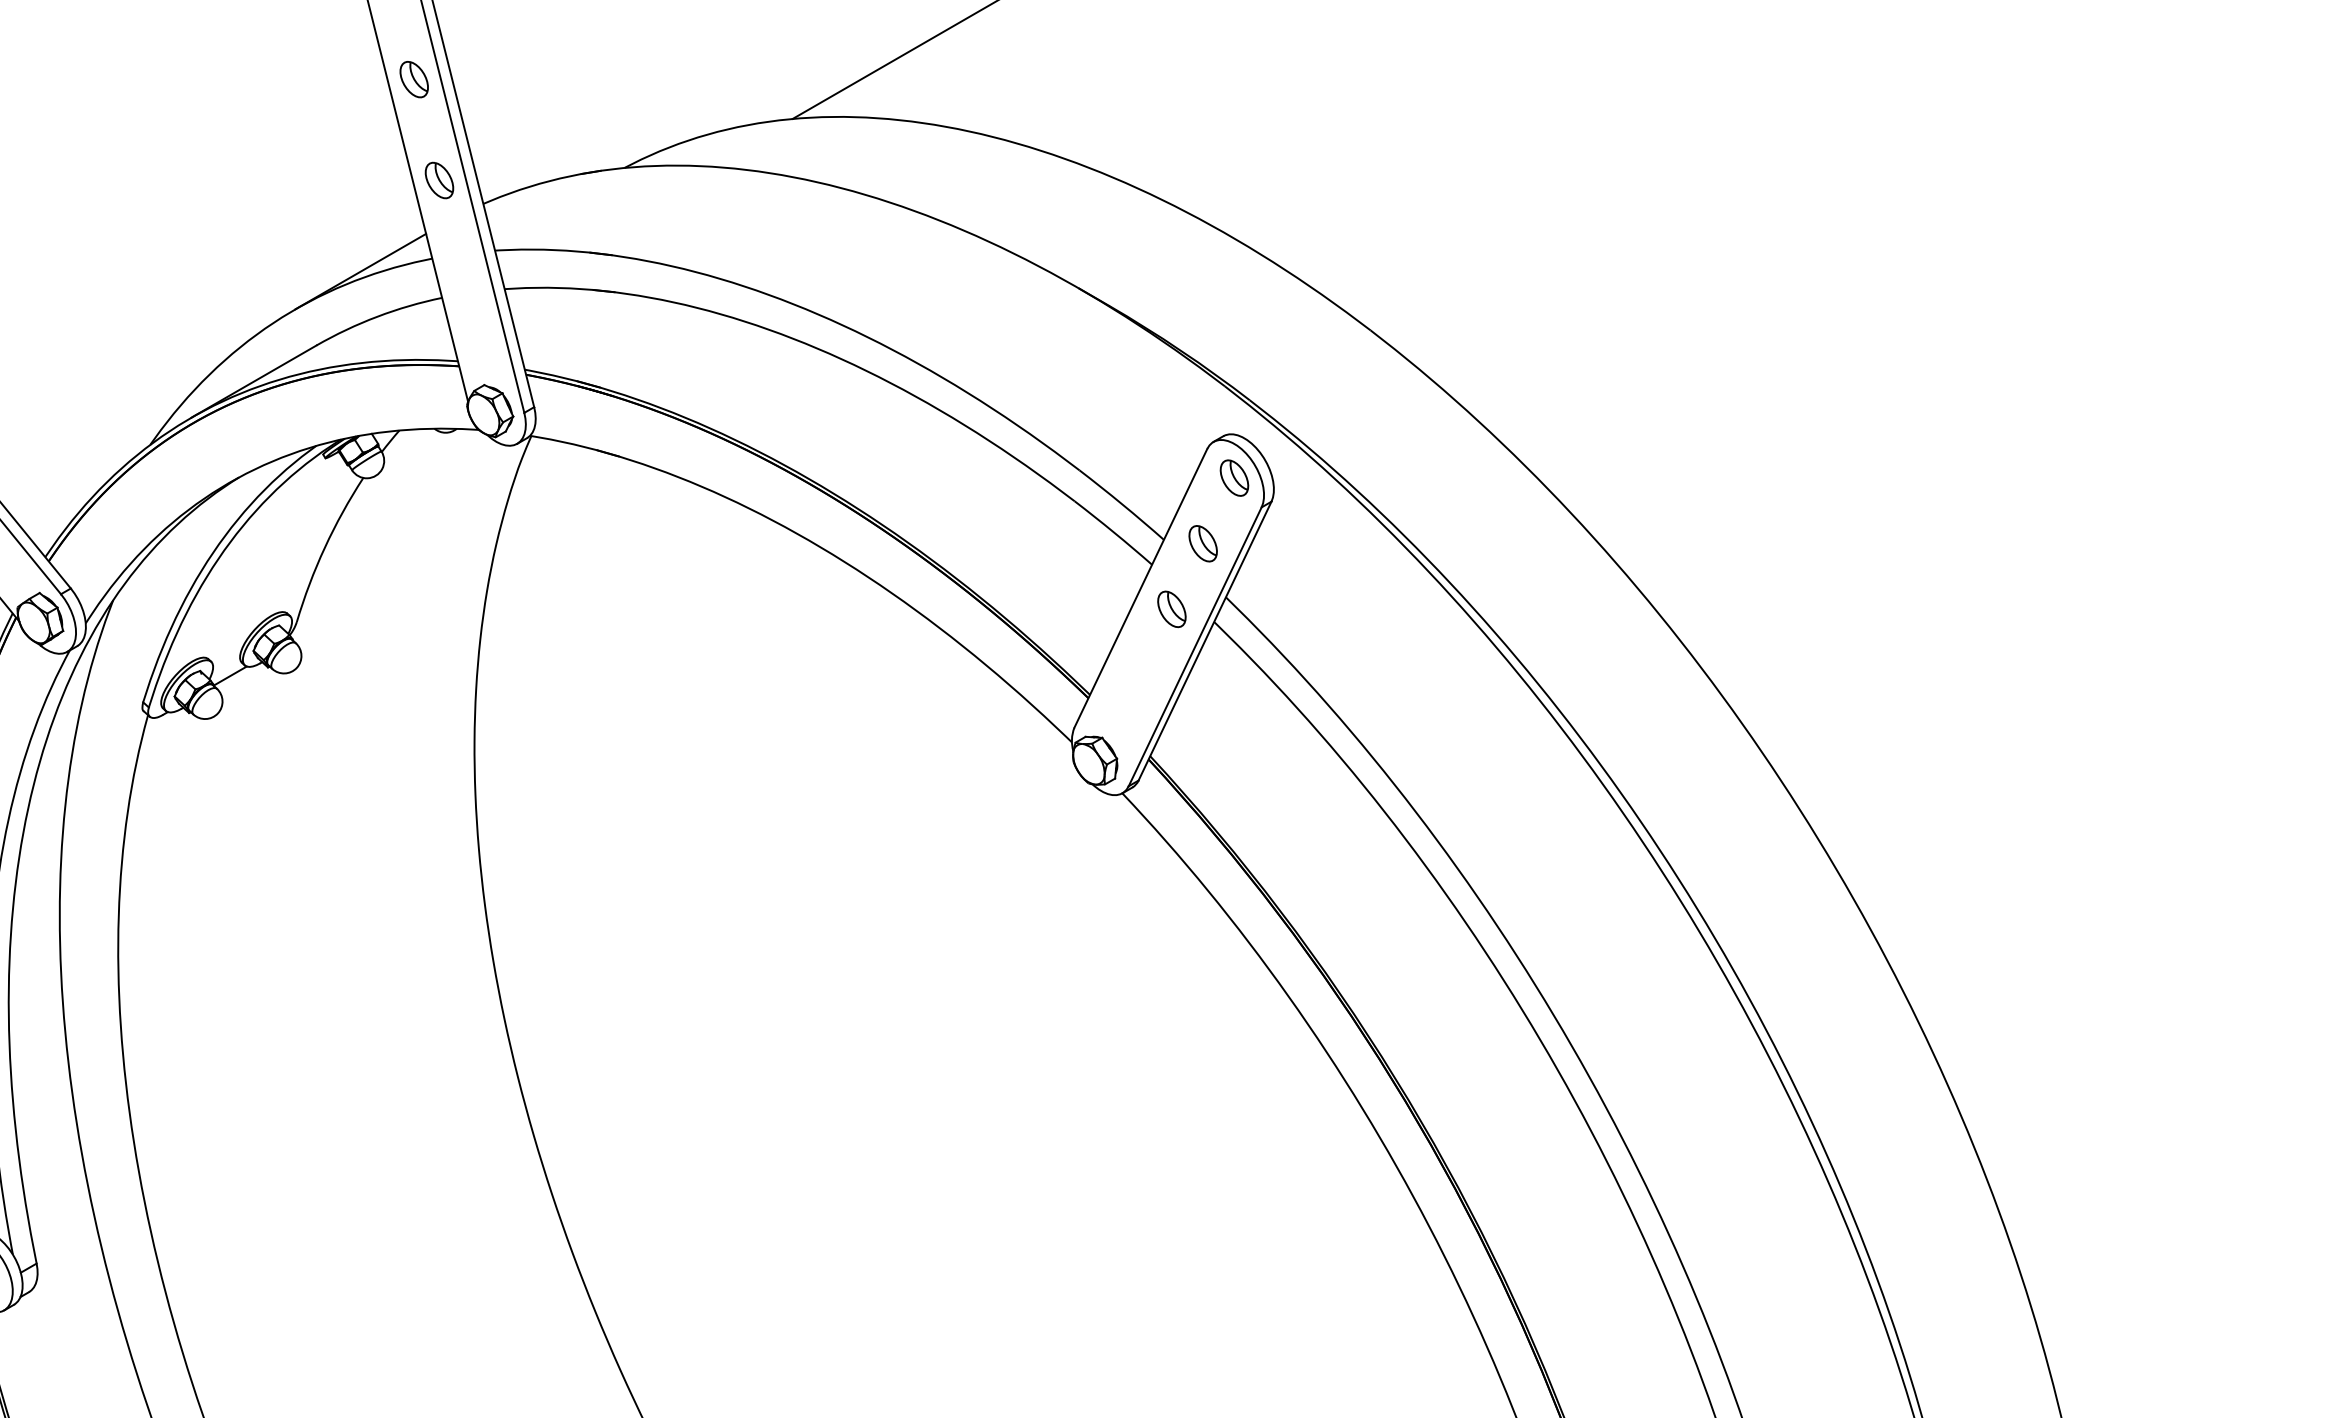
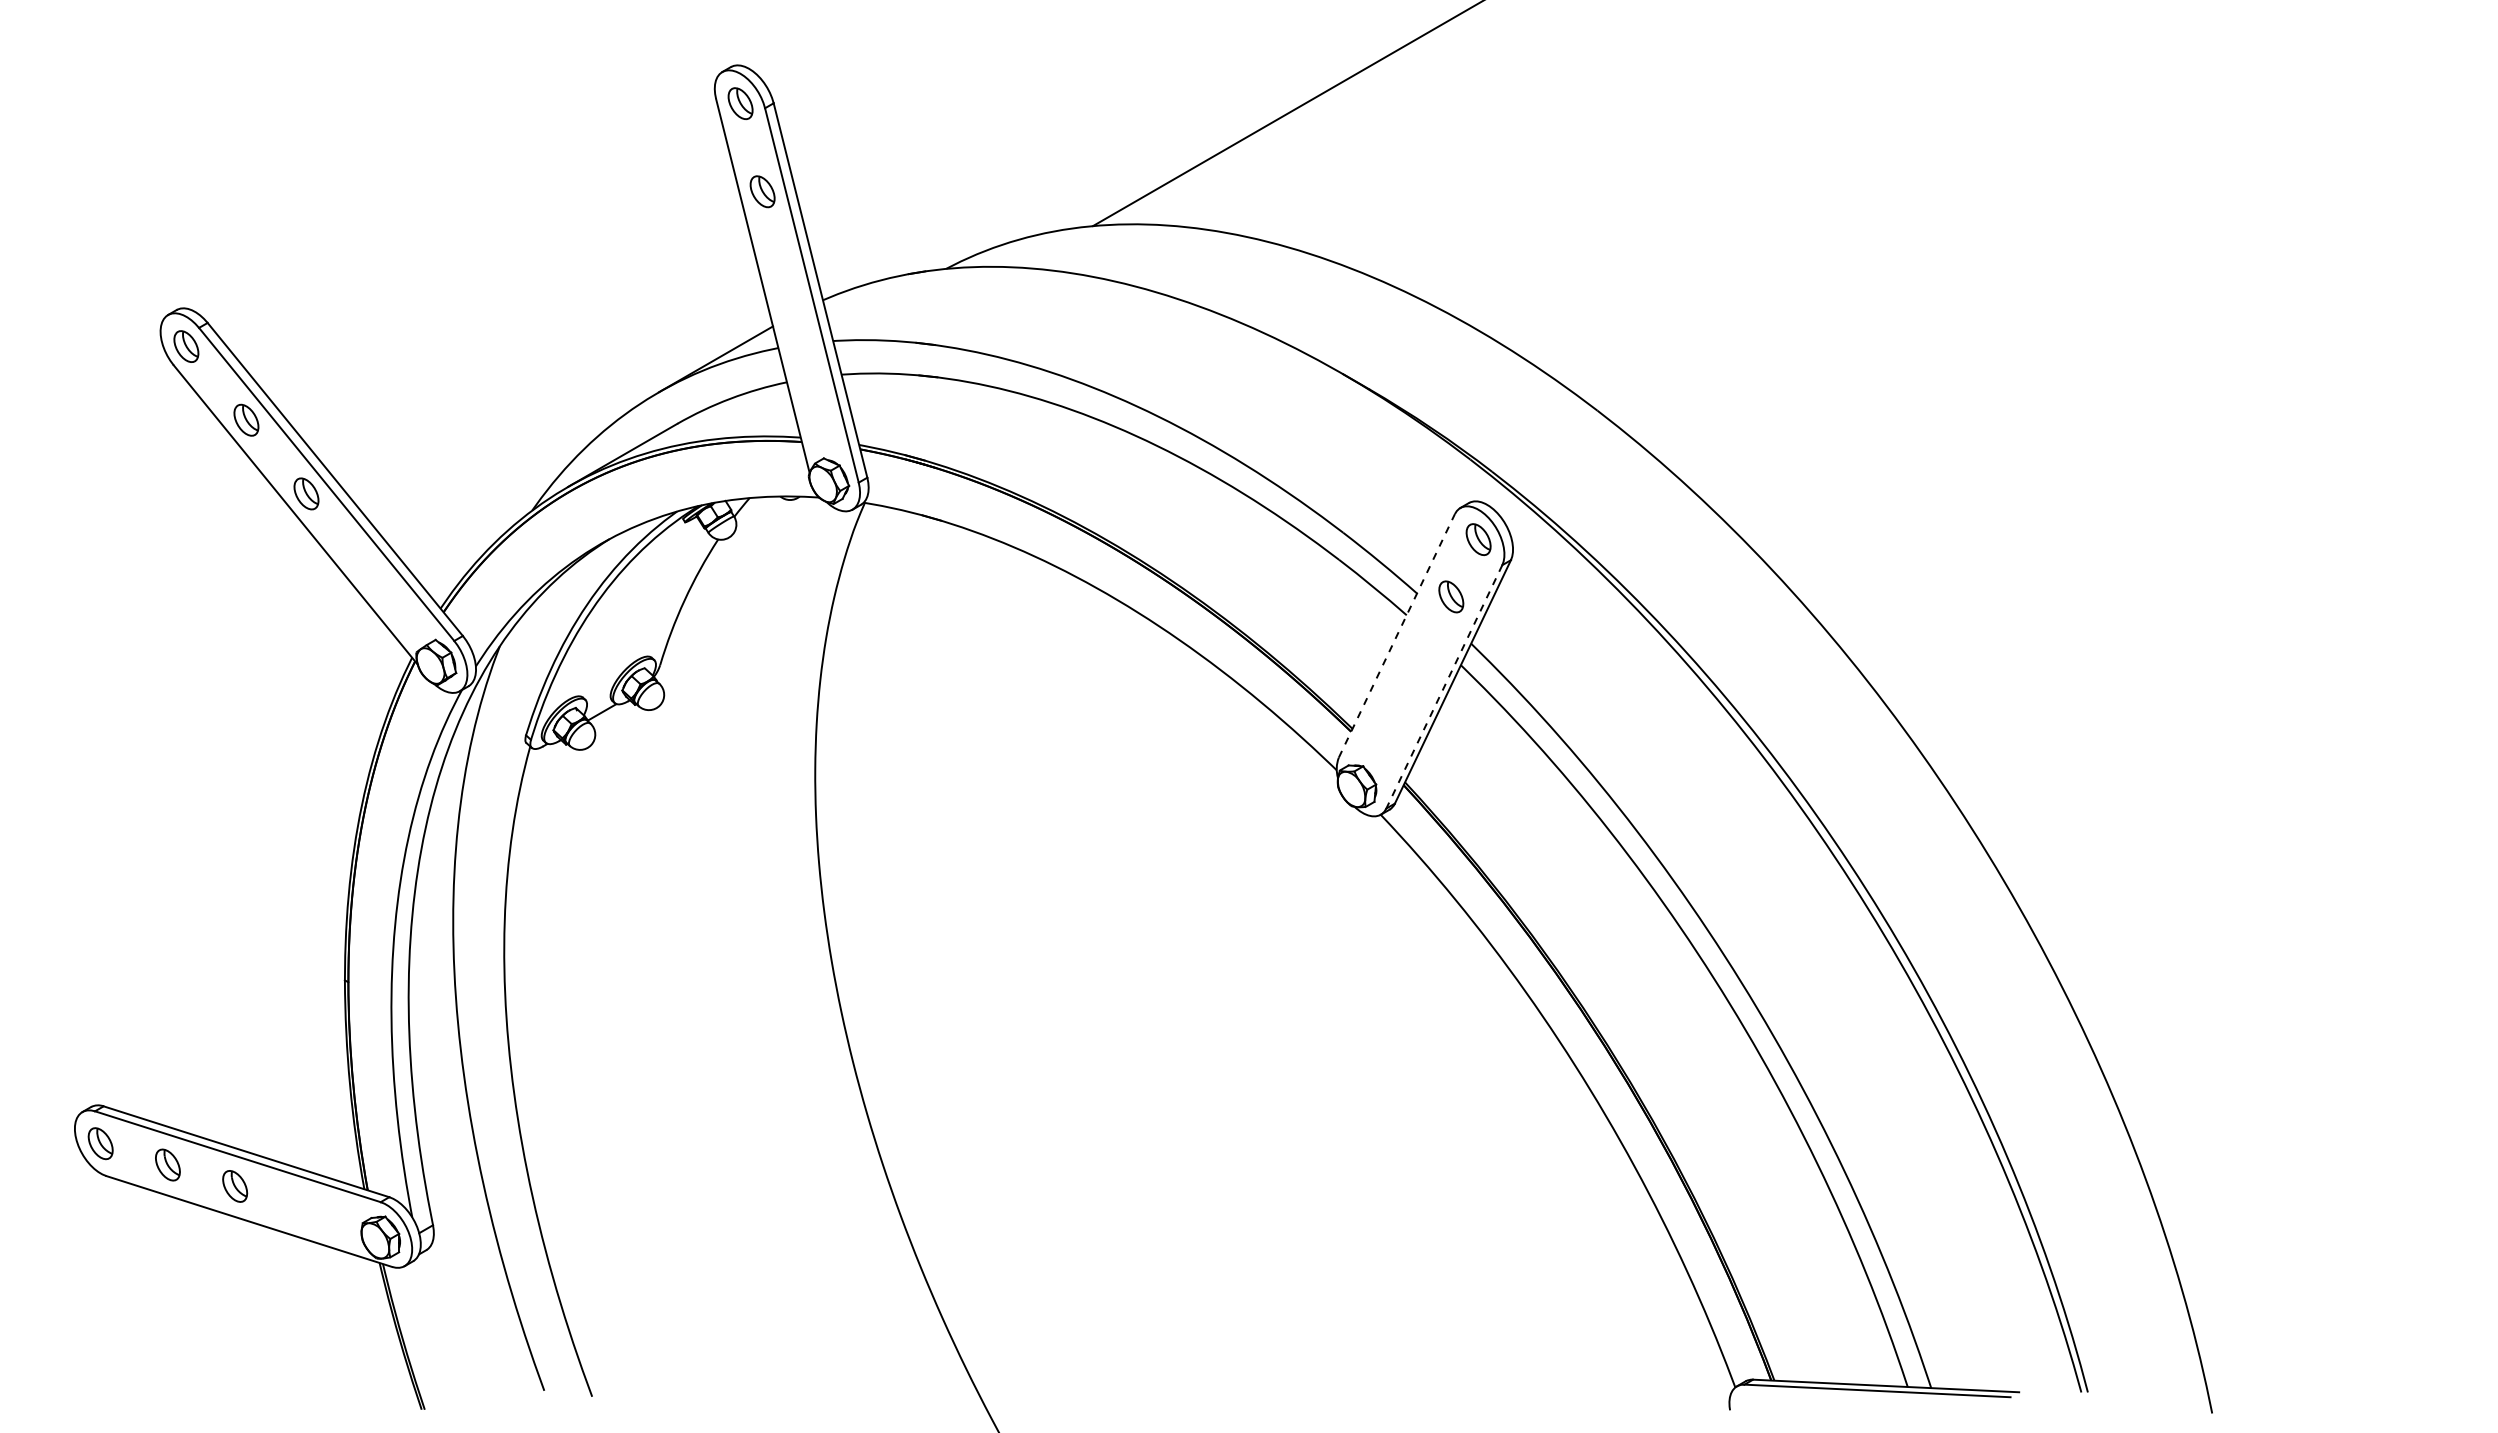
part: (439, 180) -> (784, 279), removed
line: (1140, 587) -> (1396, 635), solid -> dashed
part: (1171, 608) -> (1423, 653), removed
line: (1195, 646) -> (1444, 686), solid -> dashed

